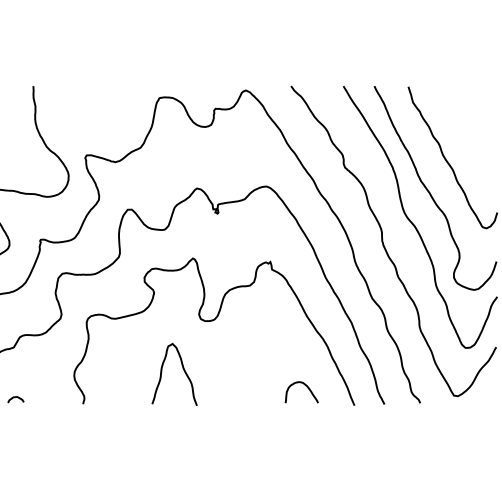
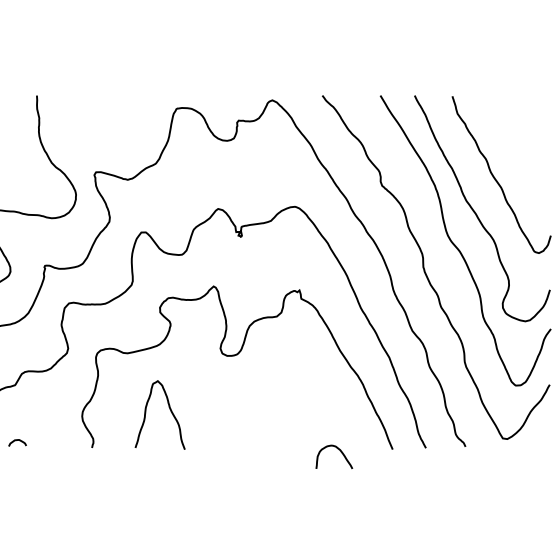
curve: (182, 368) -> (168, 408), moved
curve: (305, 386) -> (338, 450), moved

